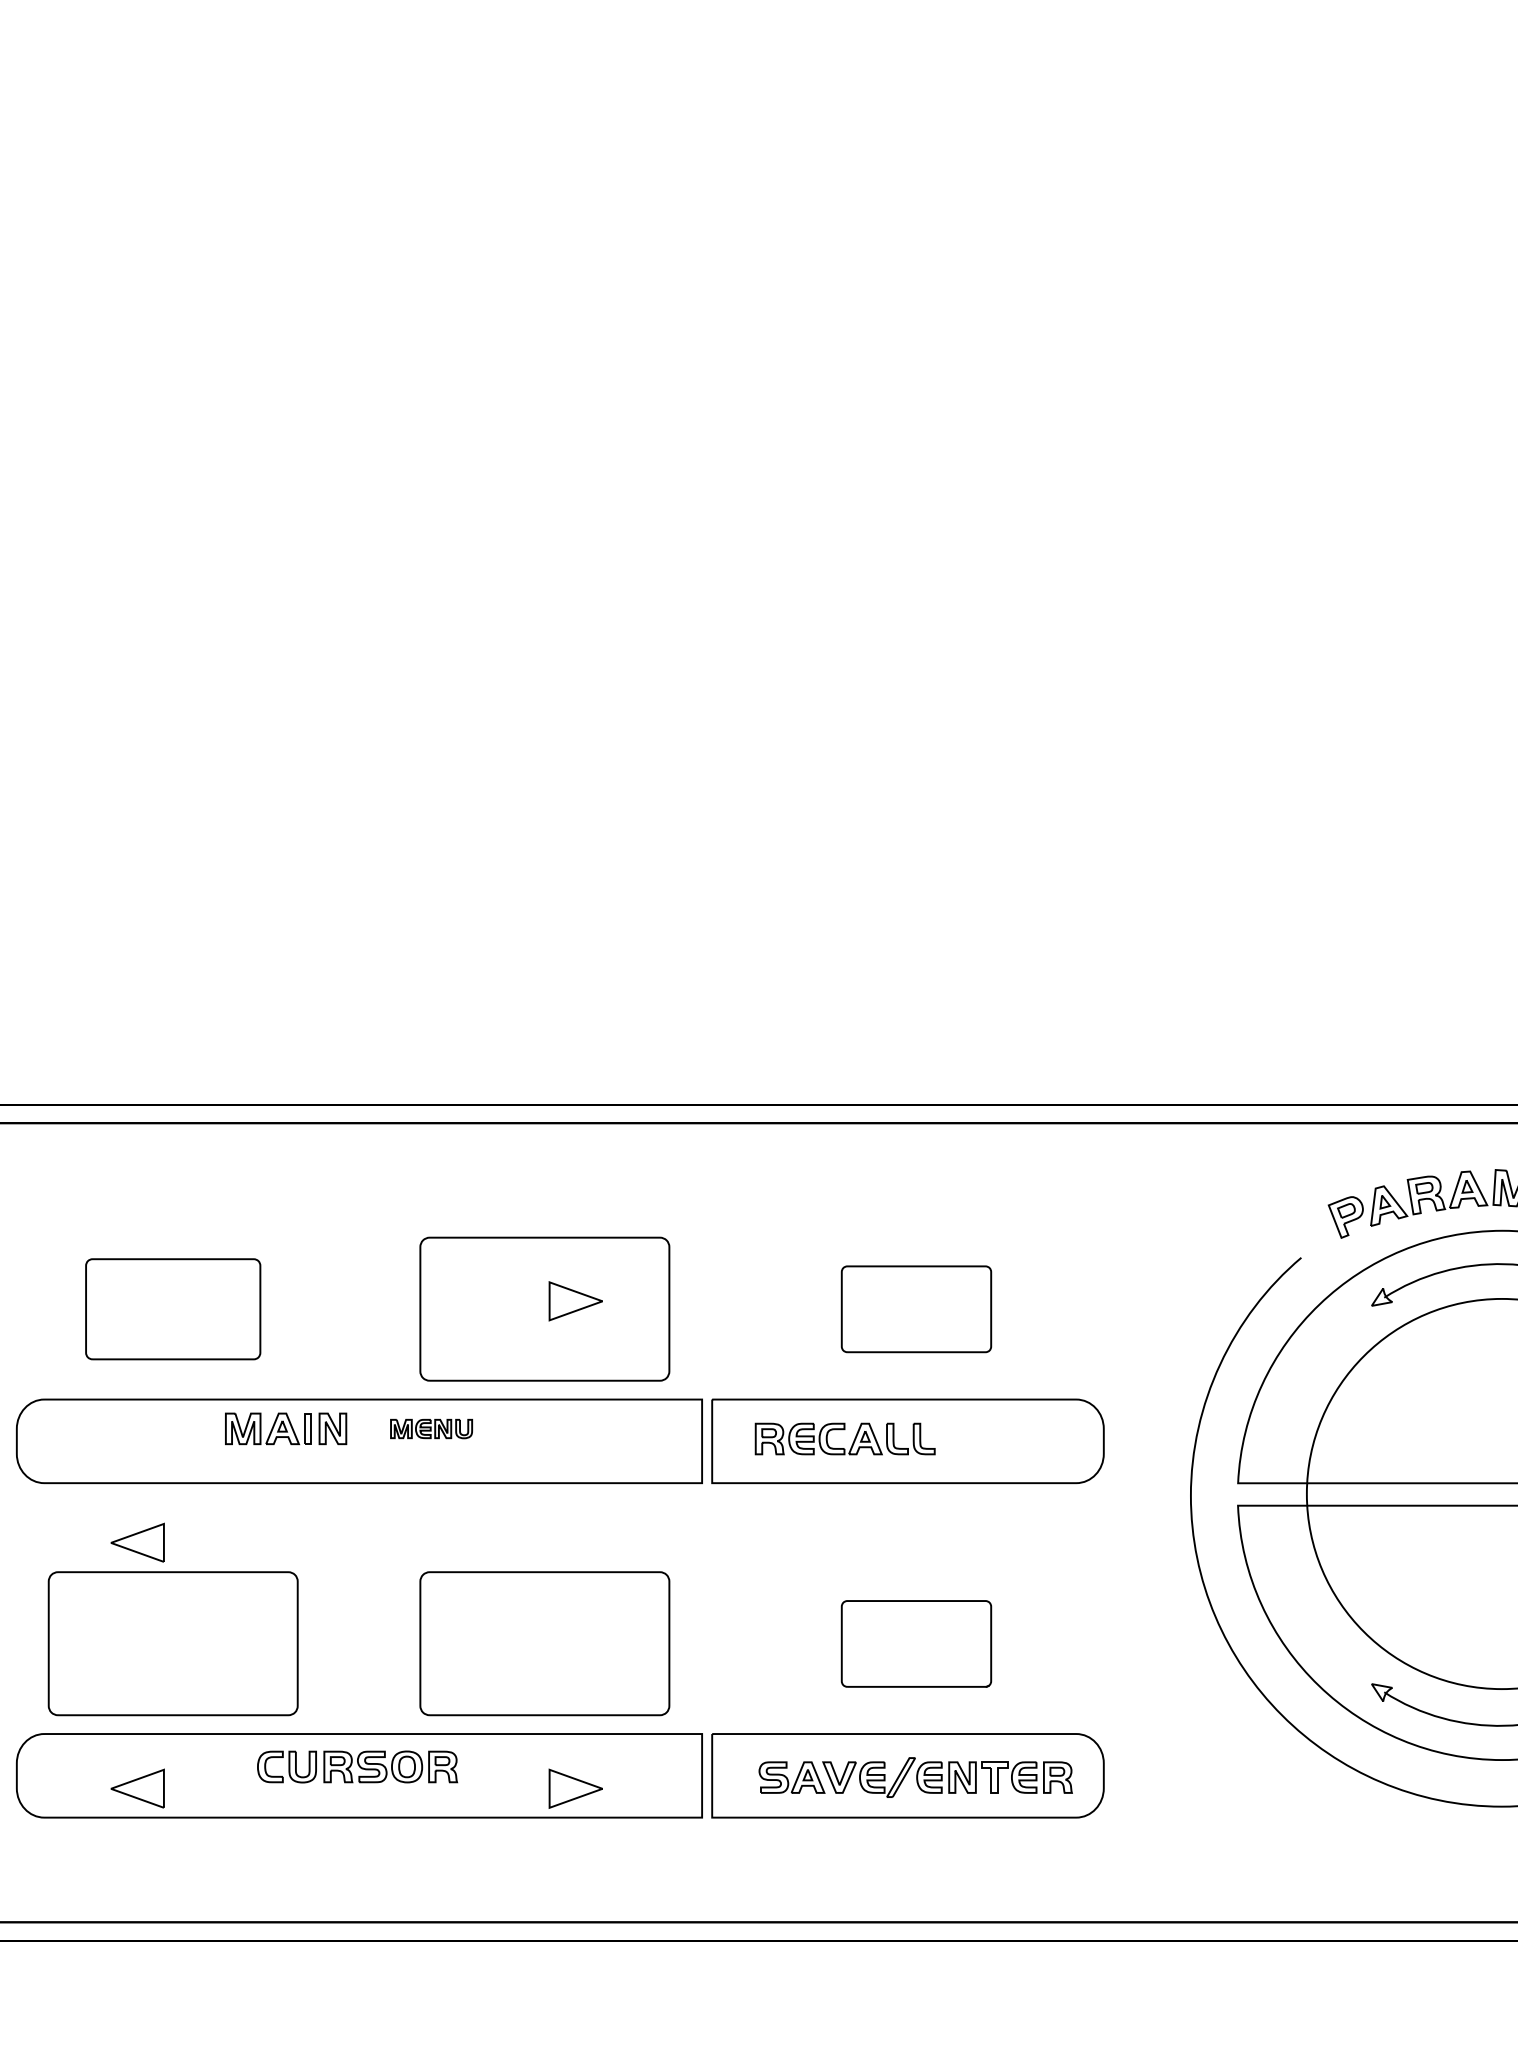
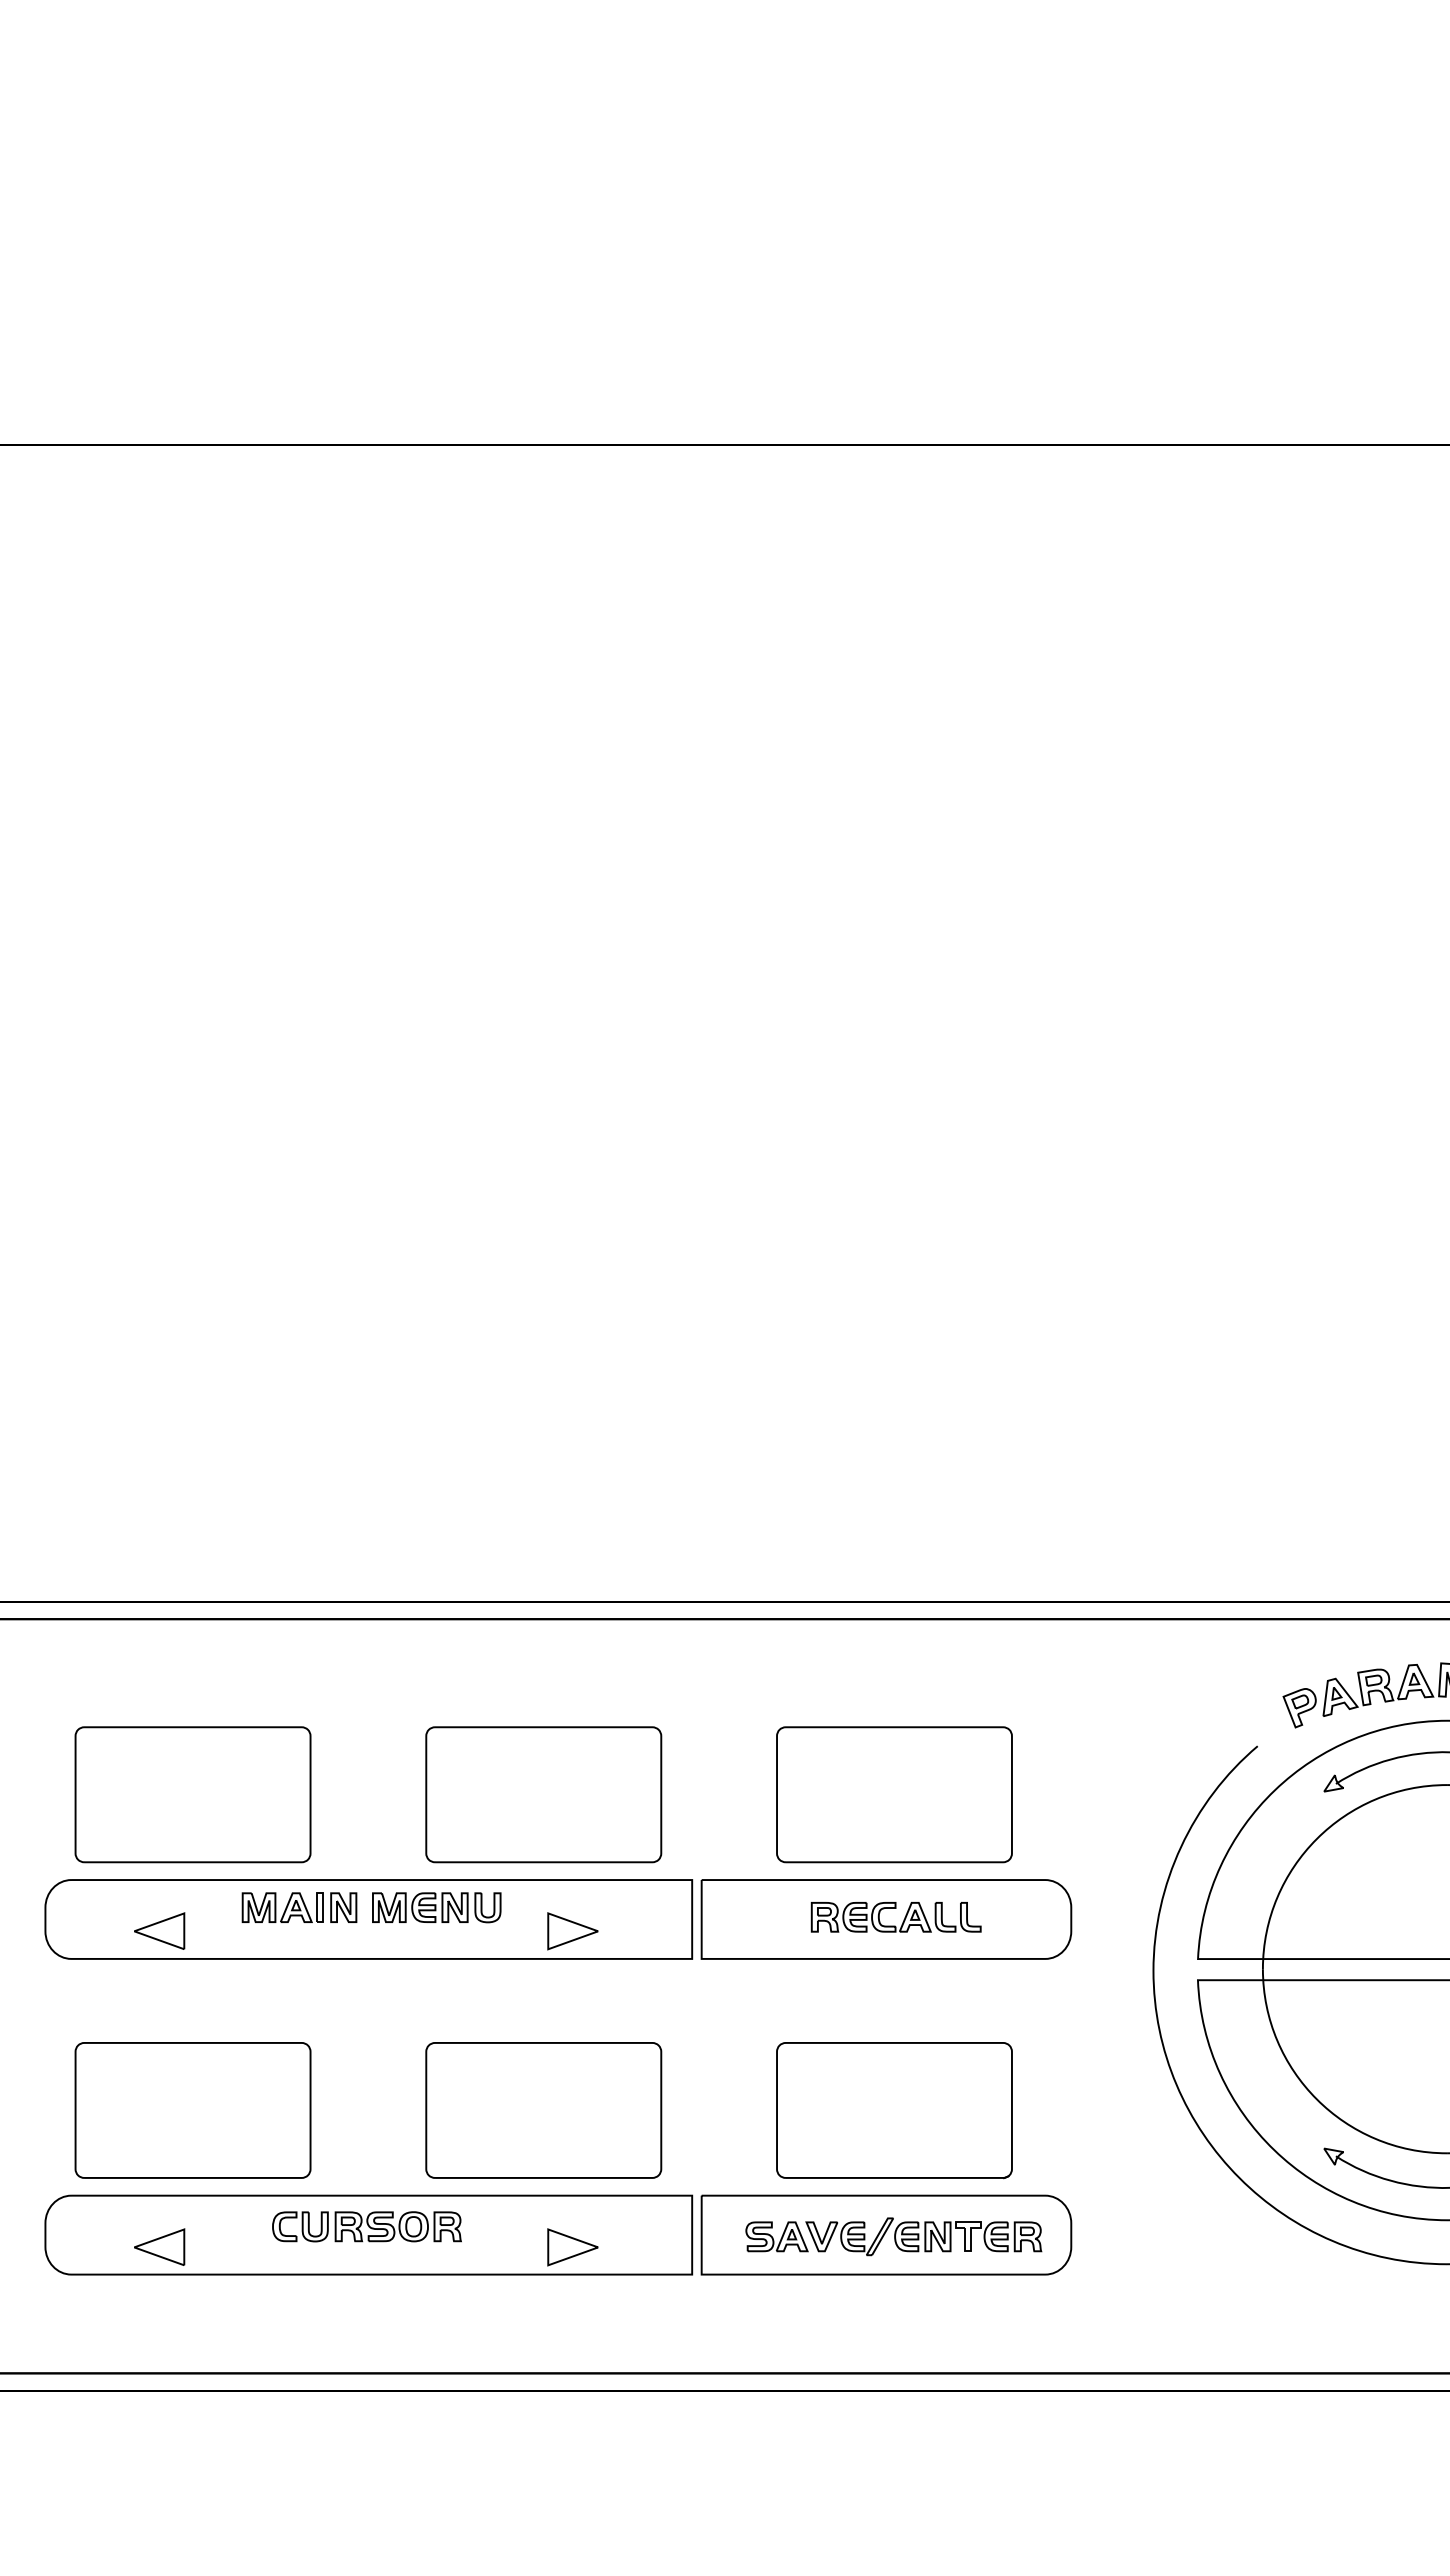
part: (575, 1301) -> (572, 1931), moved
part: (172, 1308) -> (192, 1794), size x1.43
part: (916, 1308) -> (894, 1794), size x1.67
part: (431, 1428) -> (436, 1907), size x1.67
part: (844, 1447) -> (895, 1925), moved
part: (137, 1542) -> (159, 1930), moved
part: (916, 1643) -> (894, 2110), size x1.67

